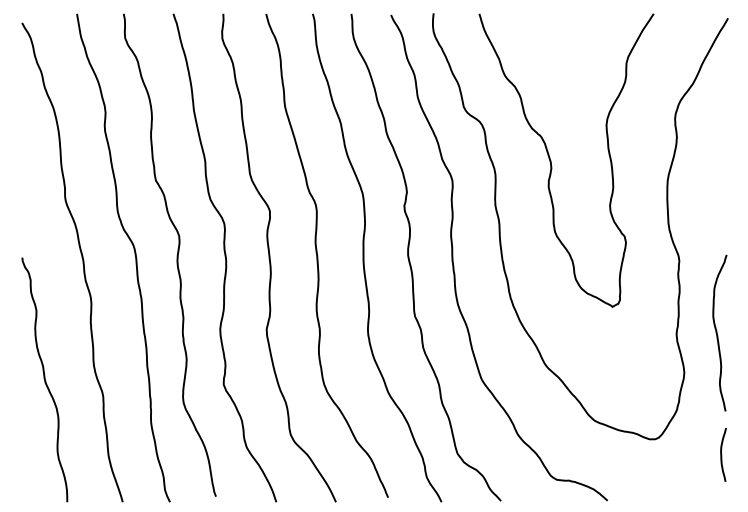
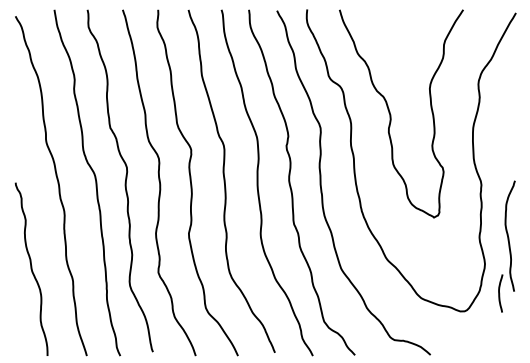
curve: (723, 454) -> (500, 293), moved

